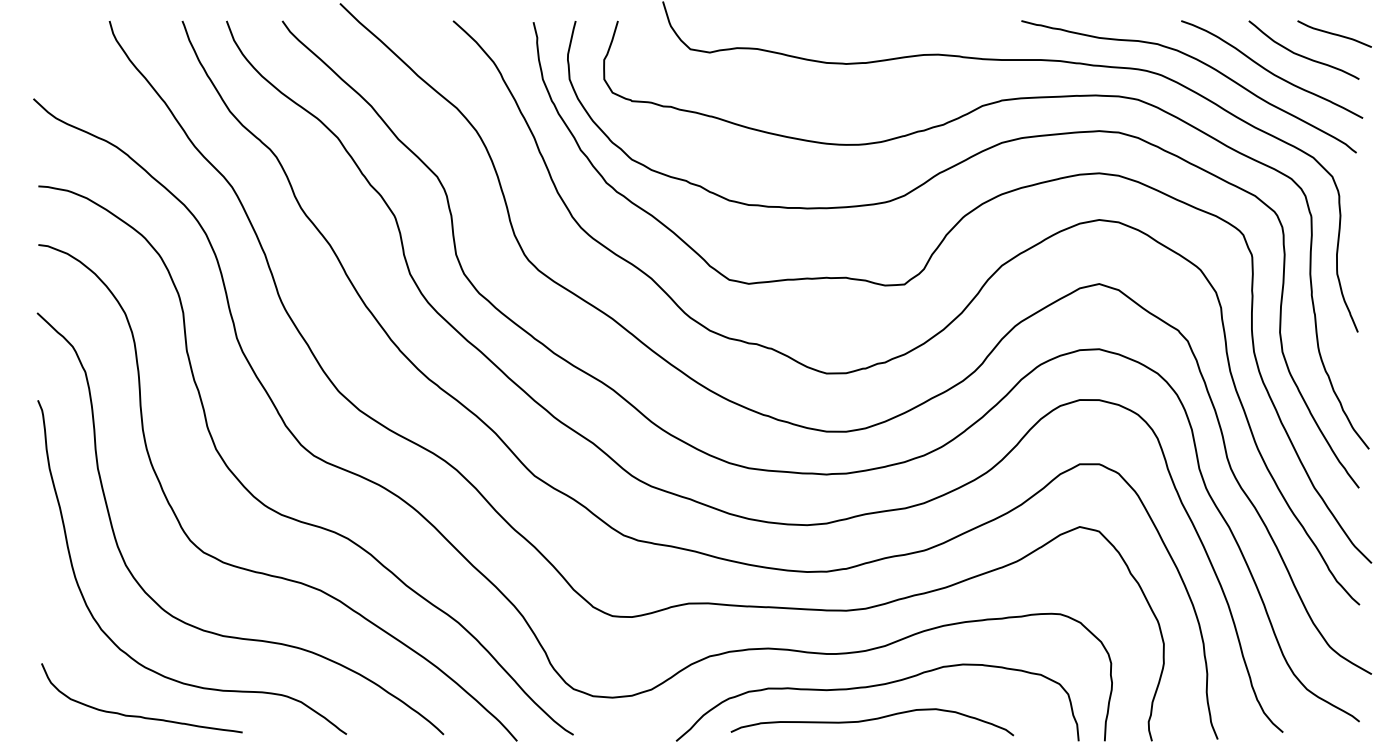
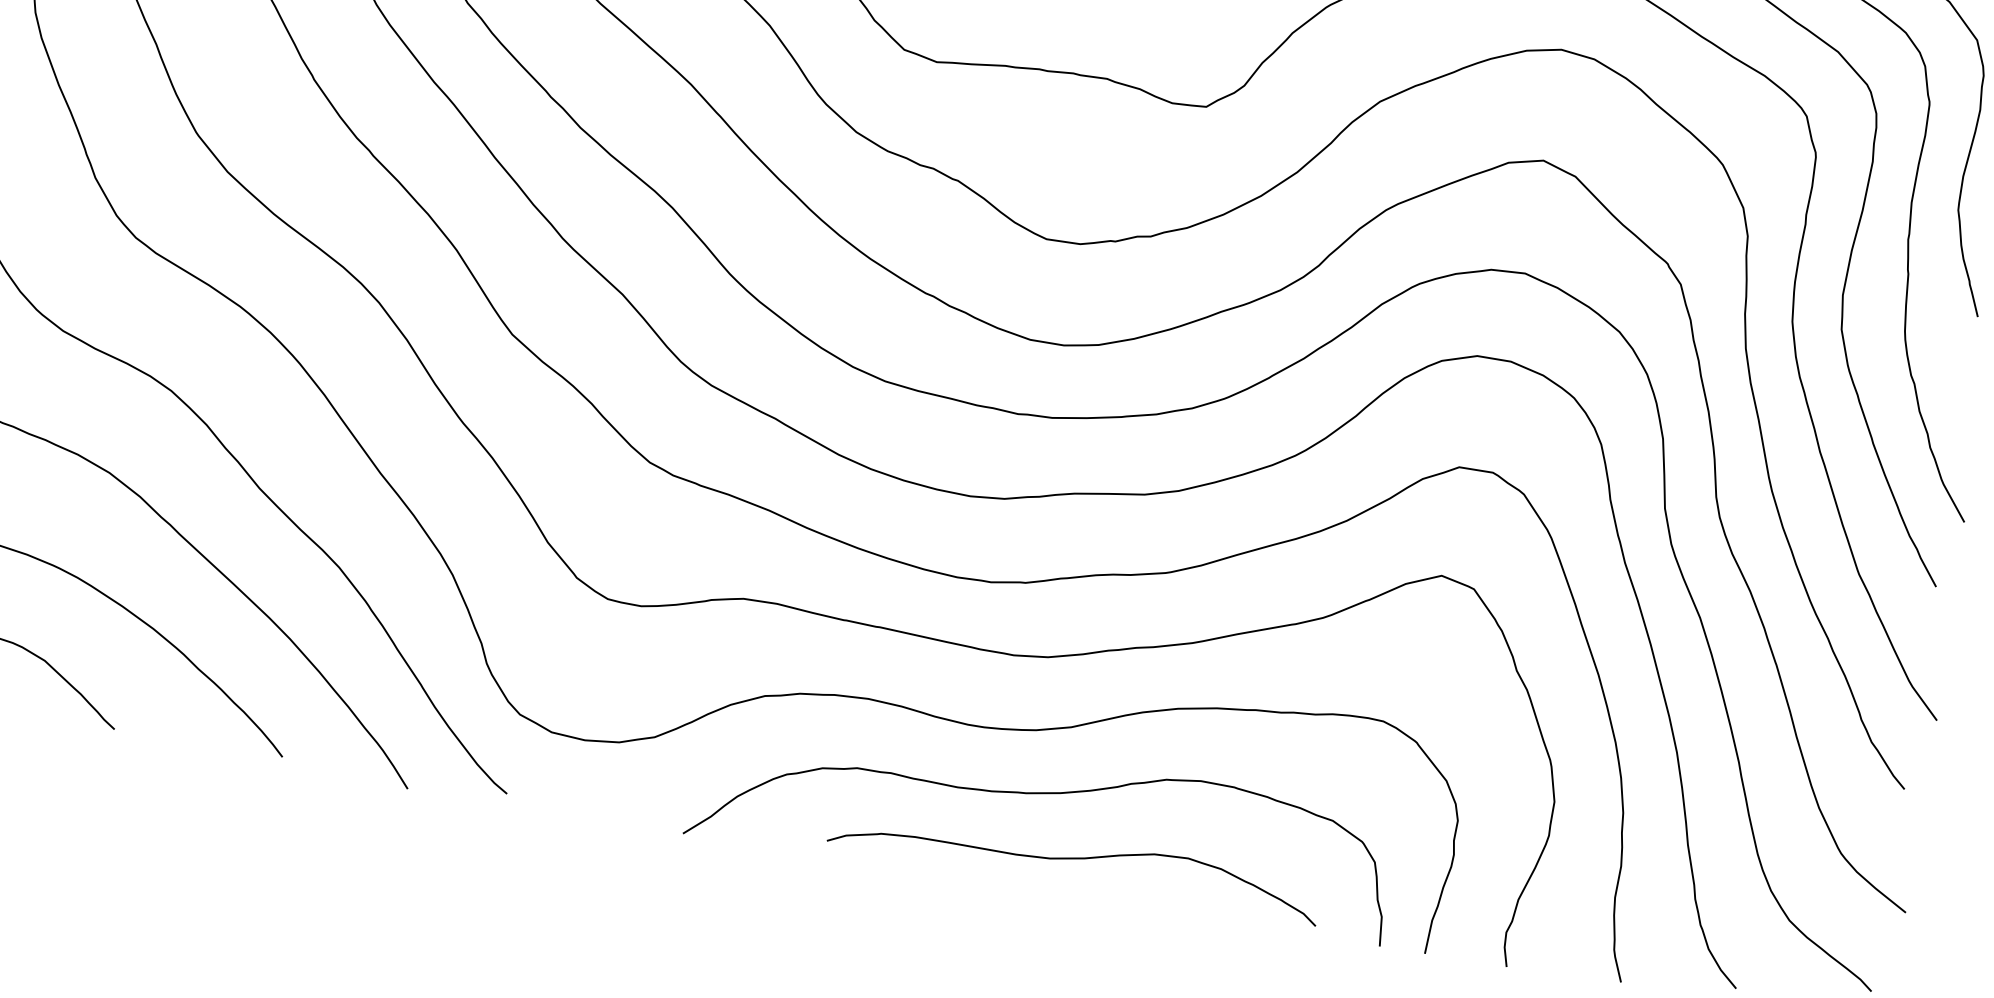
curve: (872, 720) -> (1075, 860), moved

